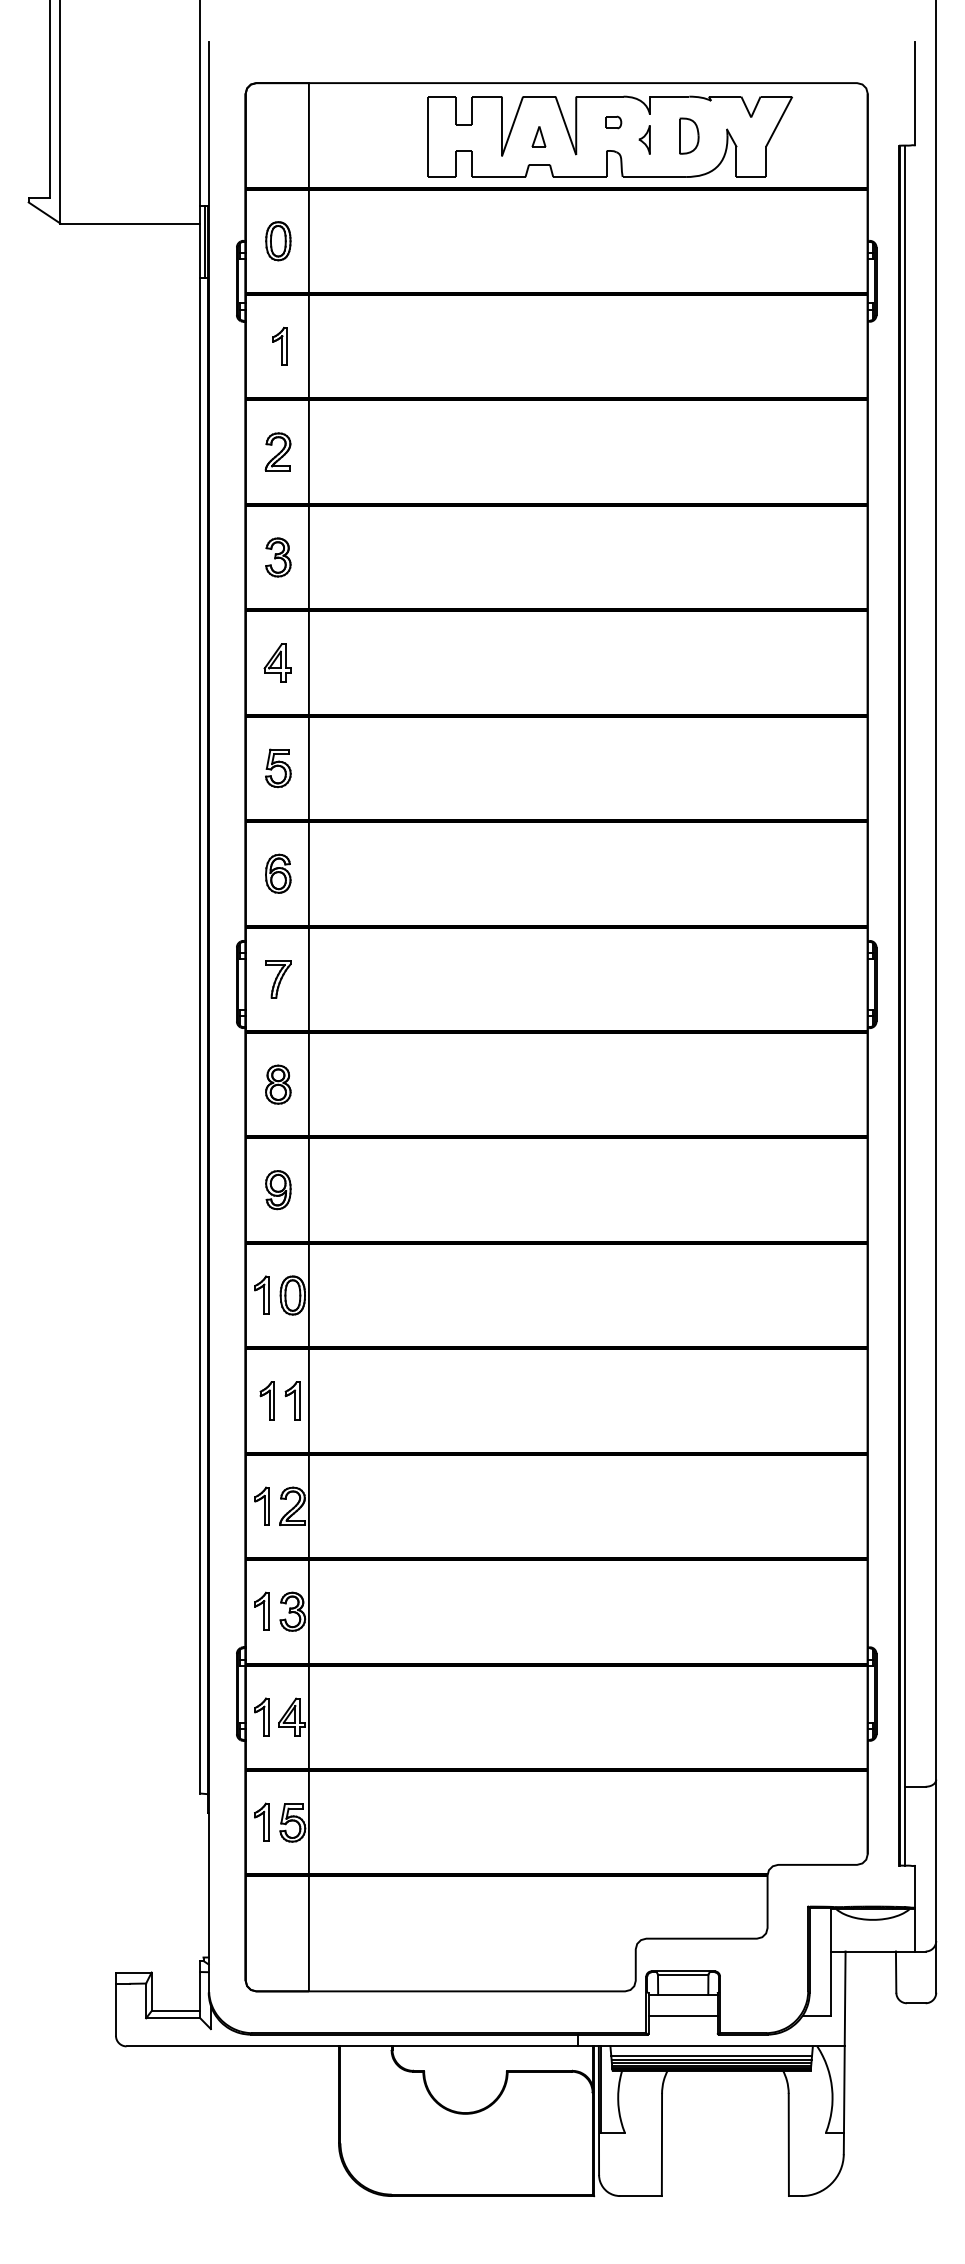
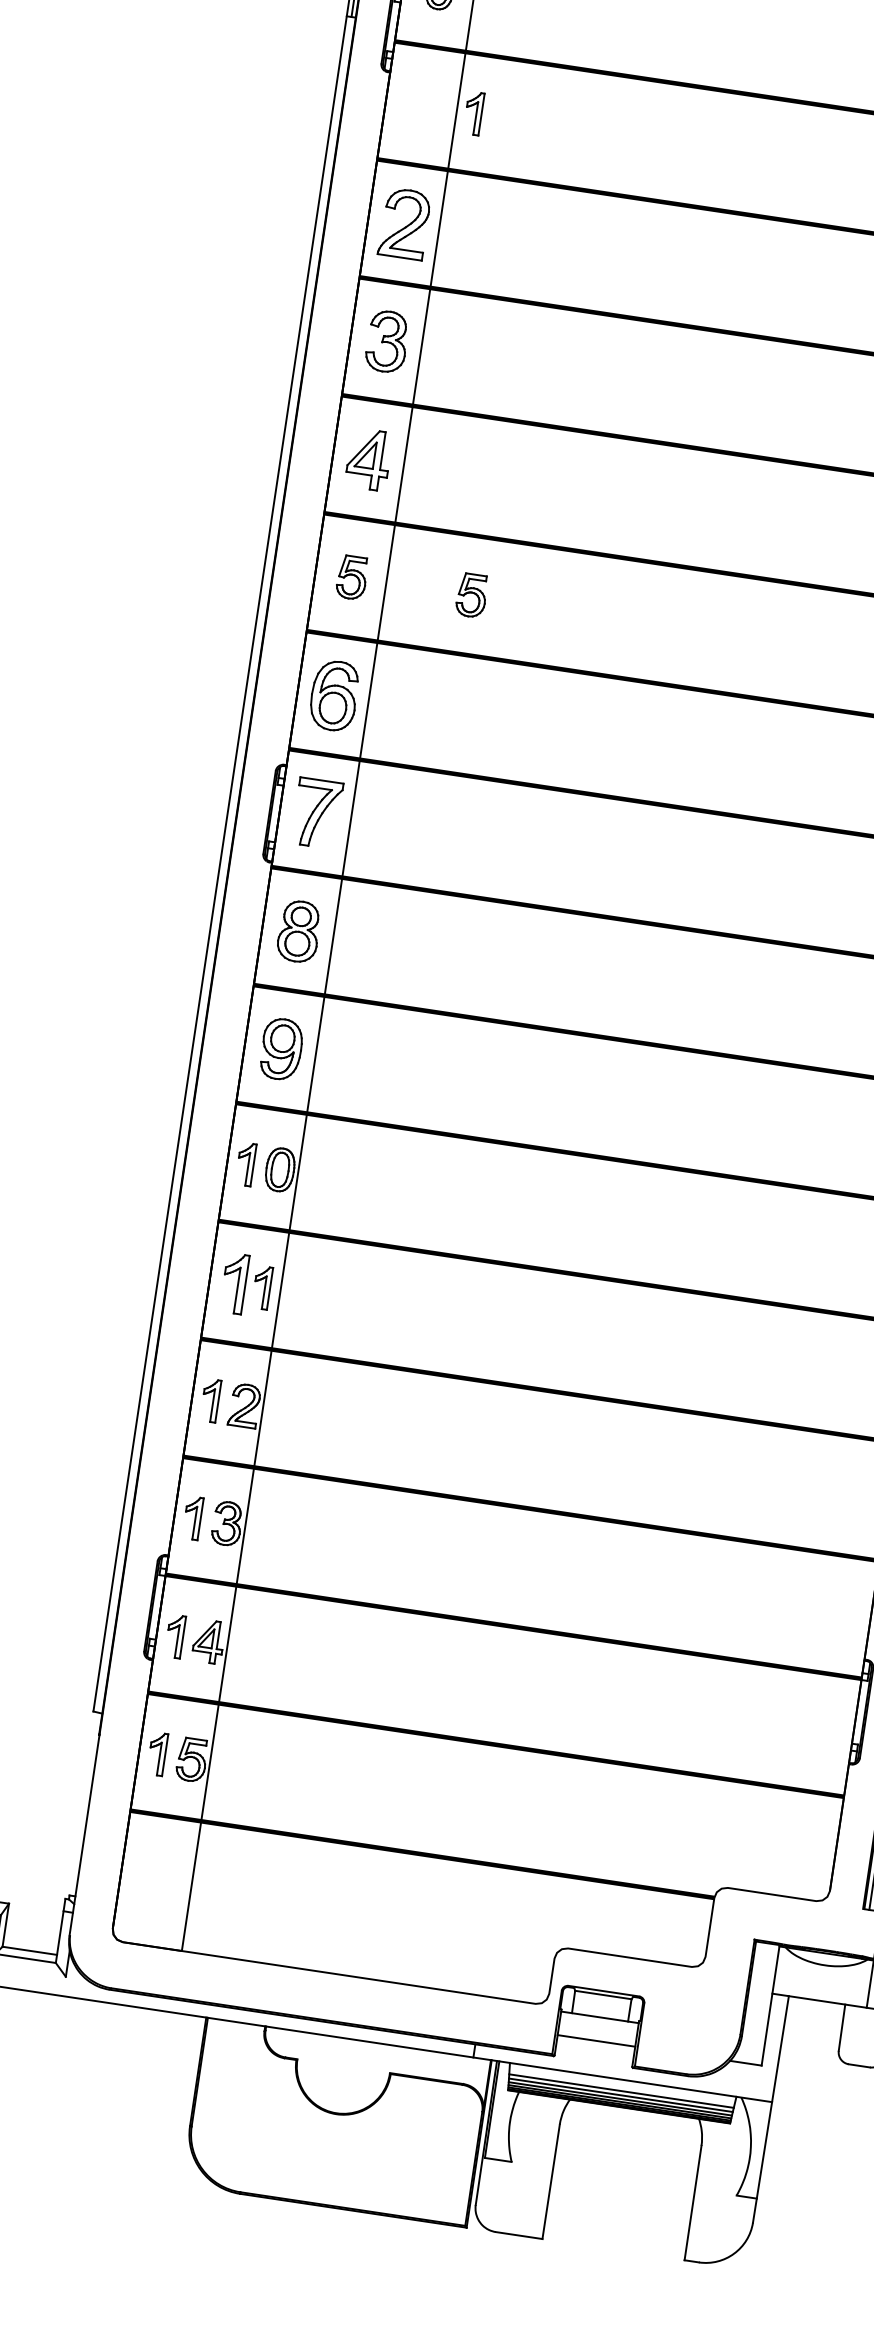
part: (279, 345) -> (473, 112), moved
part: (277, 451) -> (404, 222), size x1.6
part: (278, 557) -> (387, 341), size x1.4
part: (277, 662) -> (368, 459), size x1.4
part: (385, 768) -> (471, 595), added
part: (278, 873) -> (334, 695), size x1.6
part: (278, 979) -> (316, 813), size x1.6
part: (278, 1084) -> (299, 931), size x1.4
part: (278, 1190) -> (281, 1049), size x1.4
part: (266, 1400) -> (233, 1282), size x1.4

